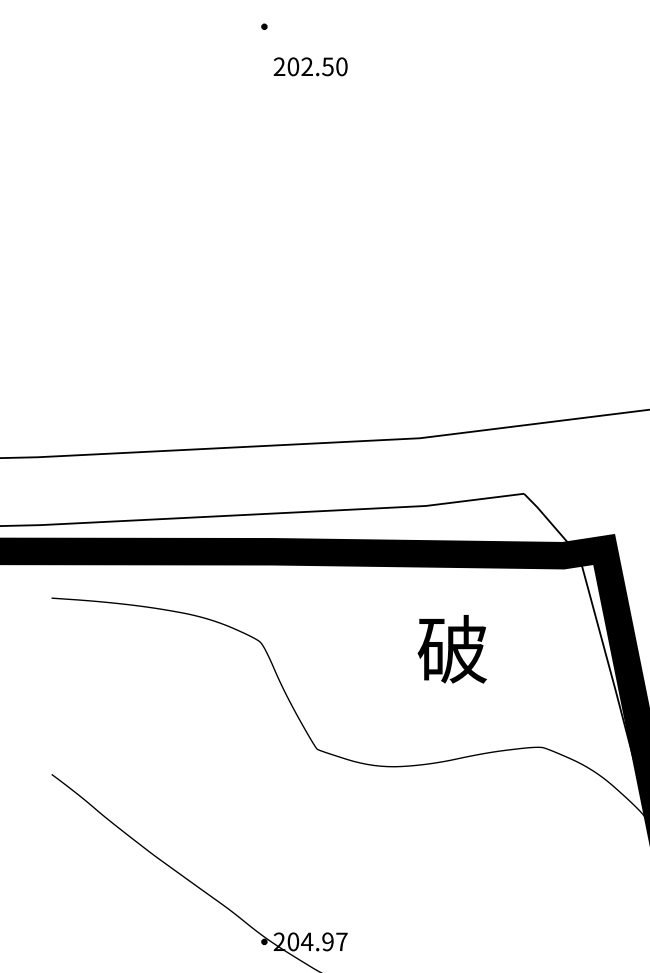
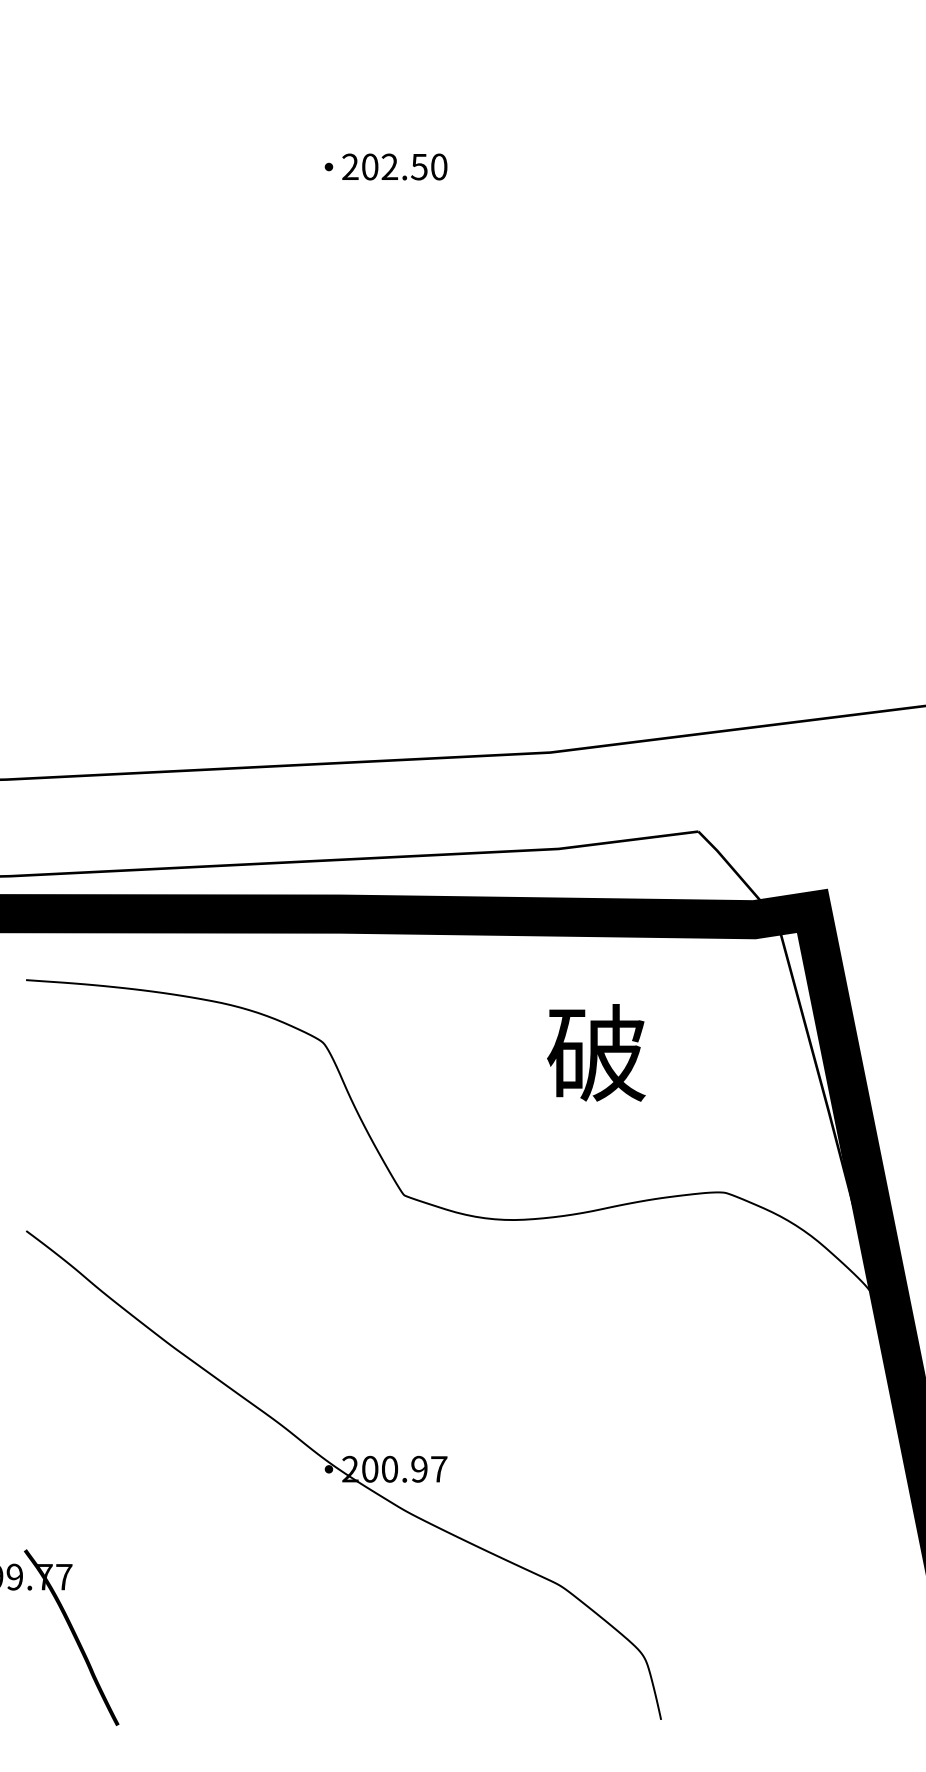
text: (310, 66) -> (394, 166), moved
text: (306, 941) -> (389, 1468), 204.97 -> 200.97

